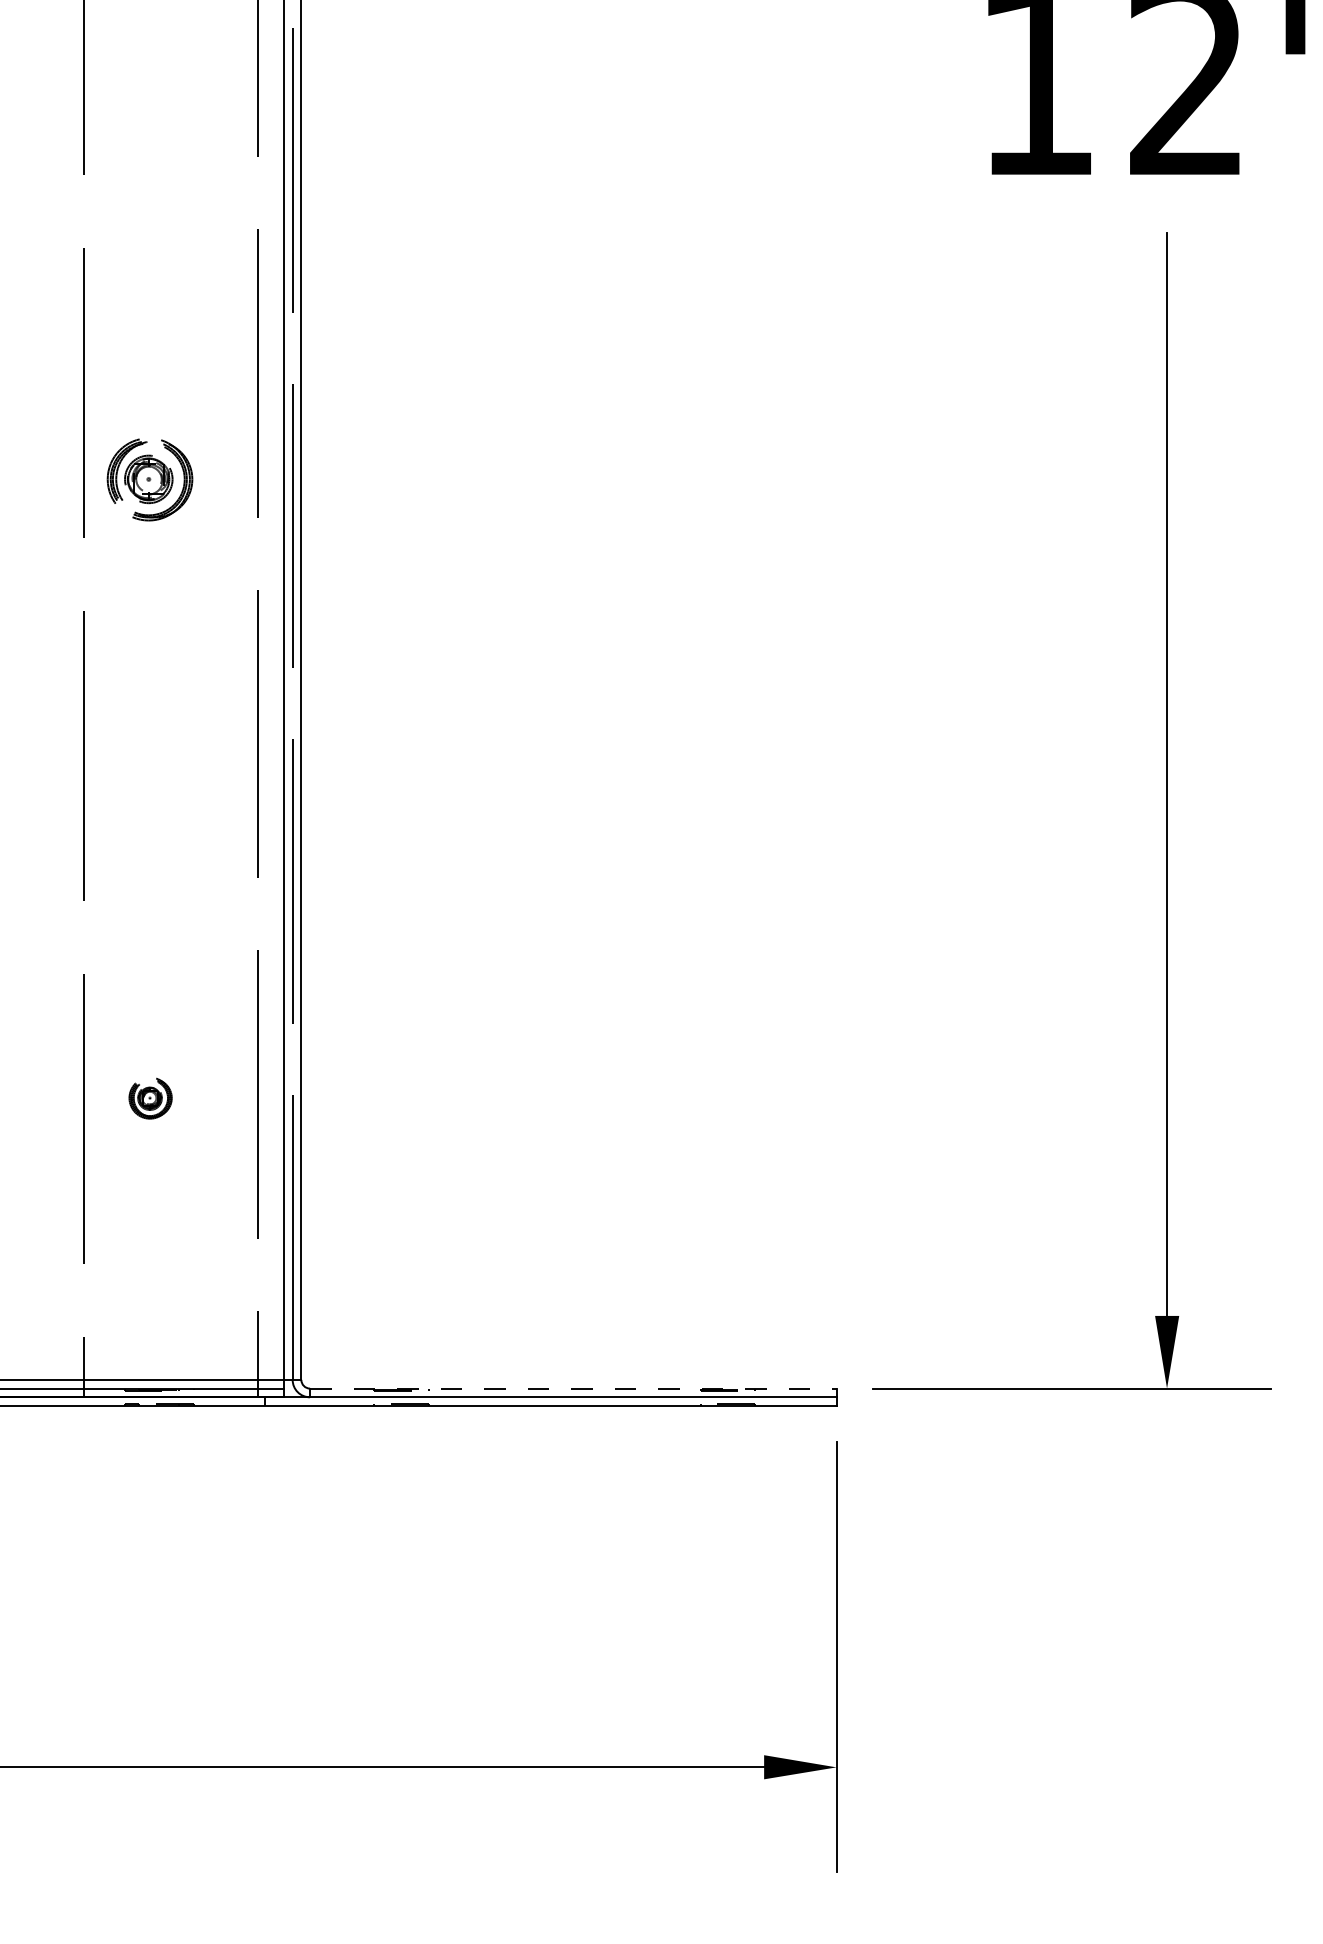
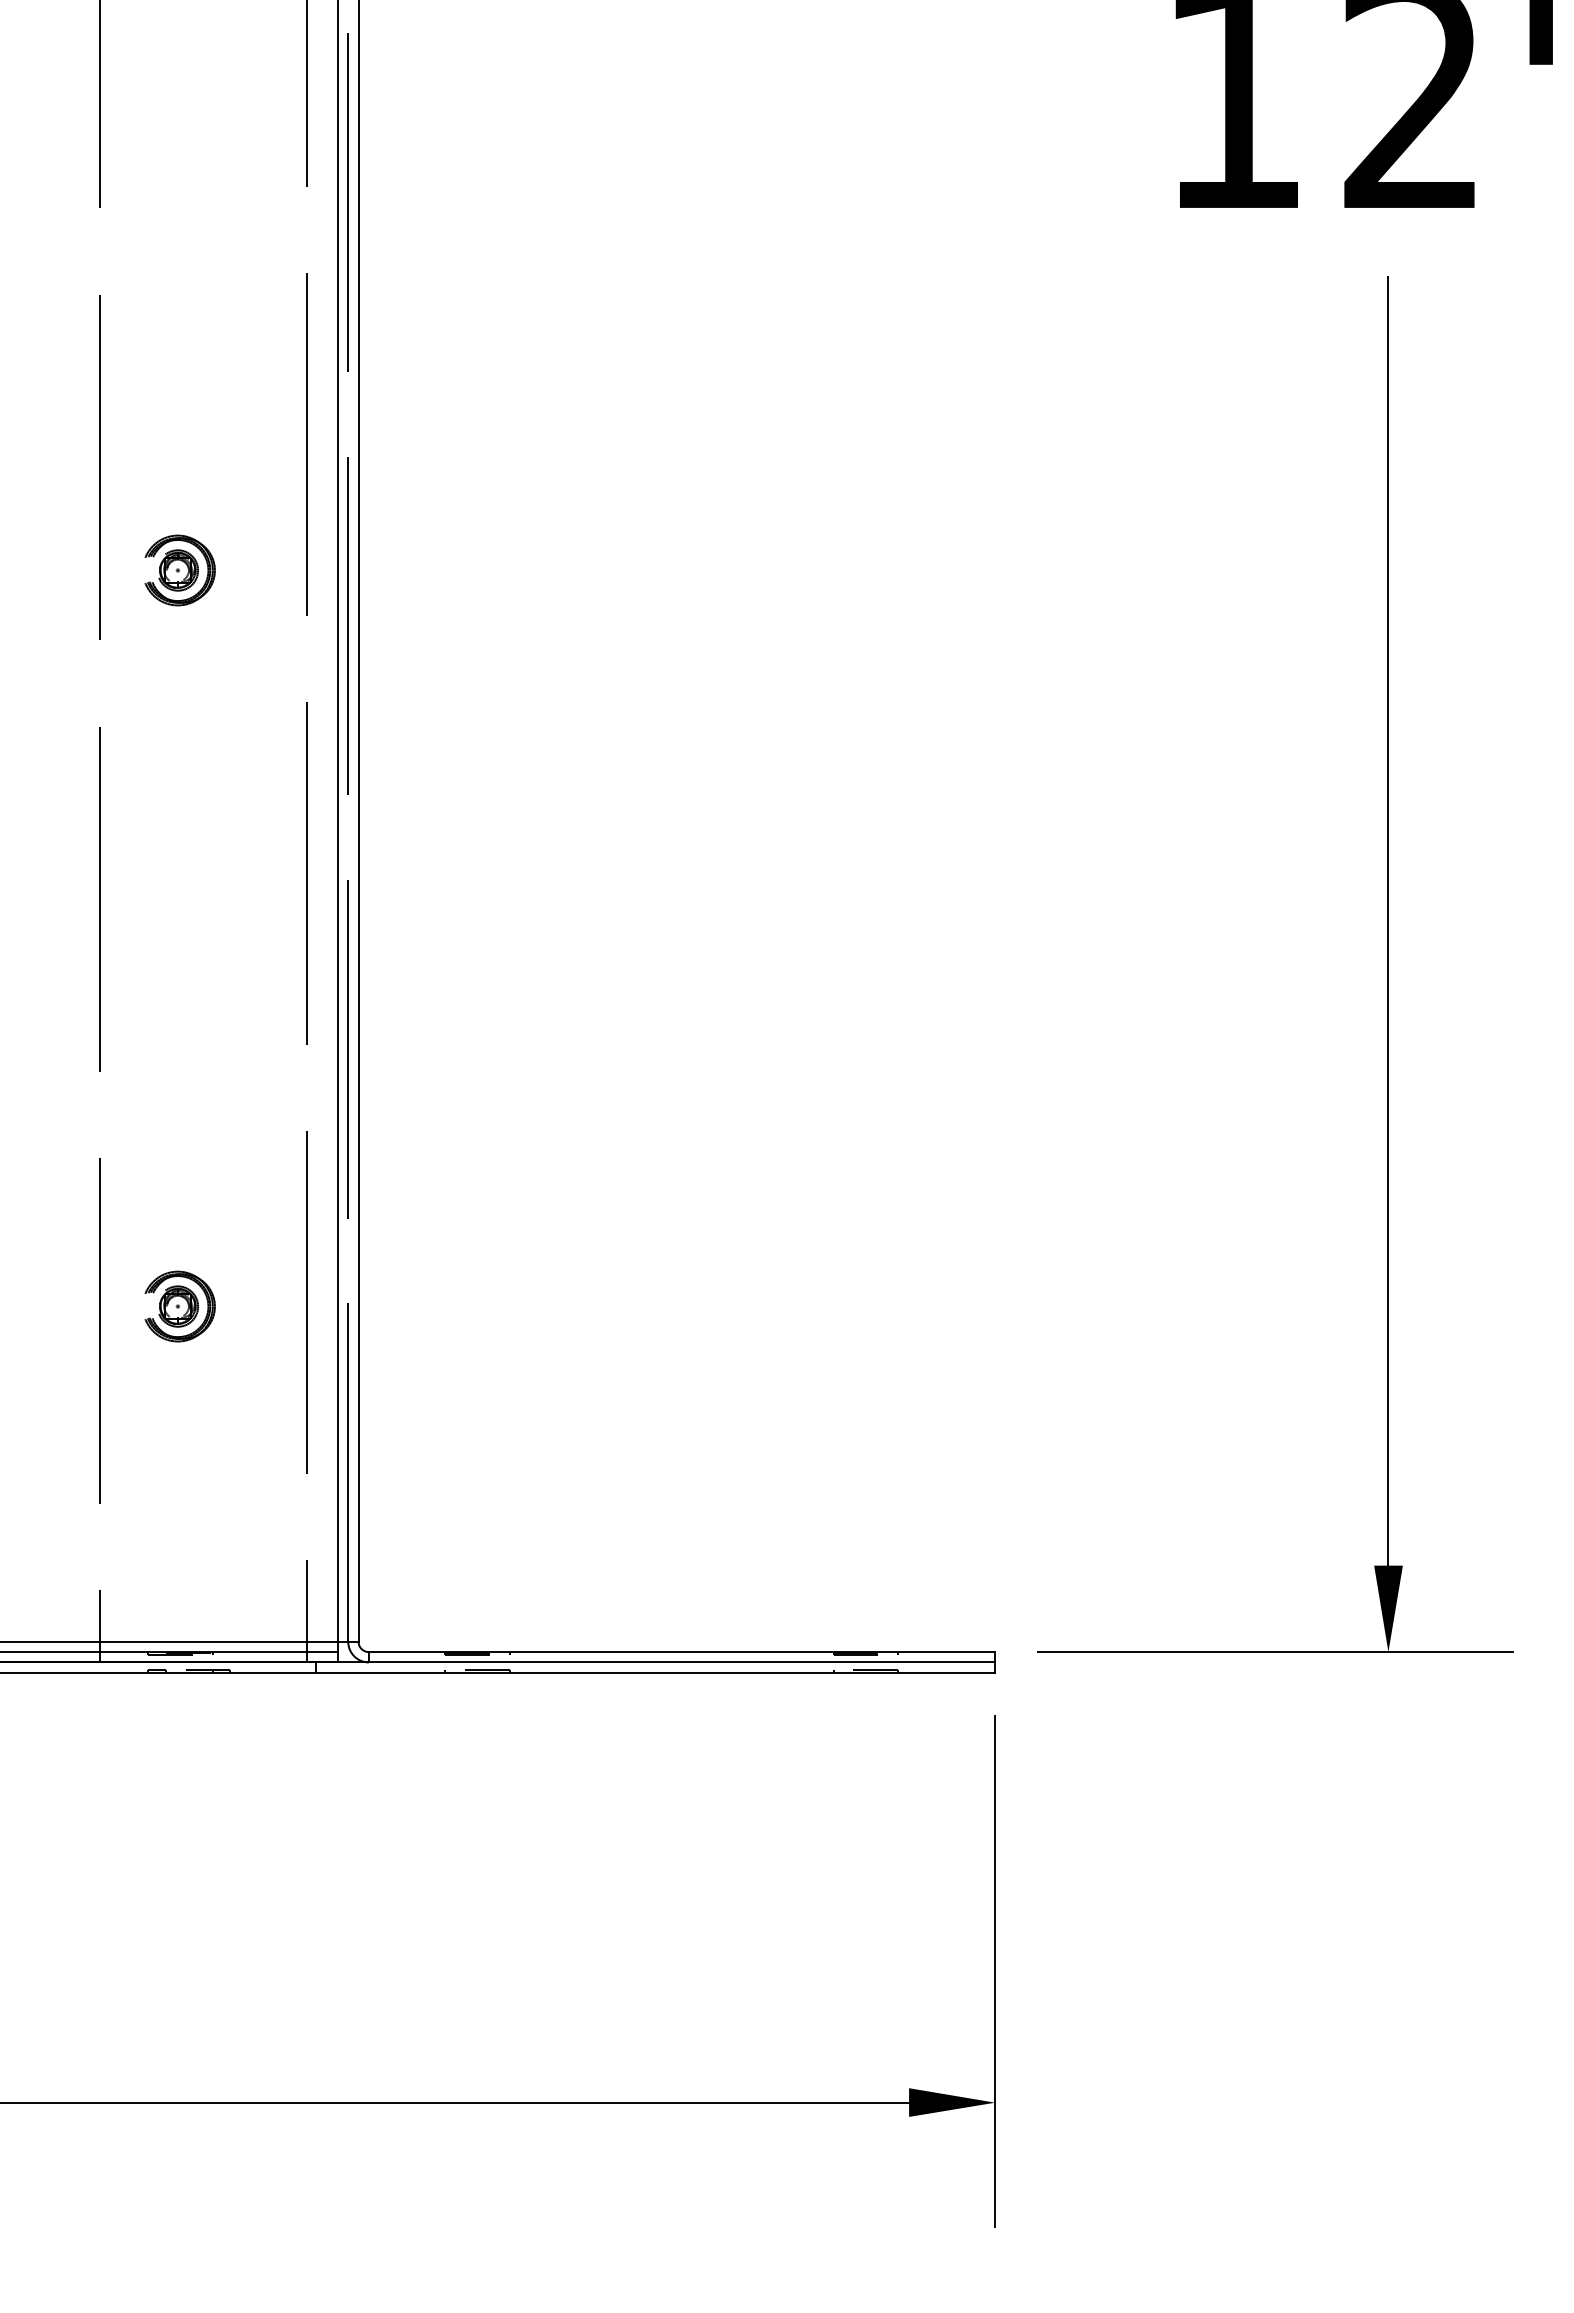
part: (150, 479) -> (179, 570), size x0.71
part: (150, 1098) -> (179, 1306), size x1.43
line: (573, 1388) -> (682, 1652), dashed -> solid

